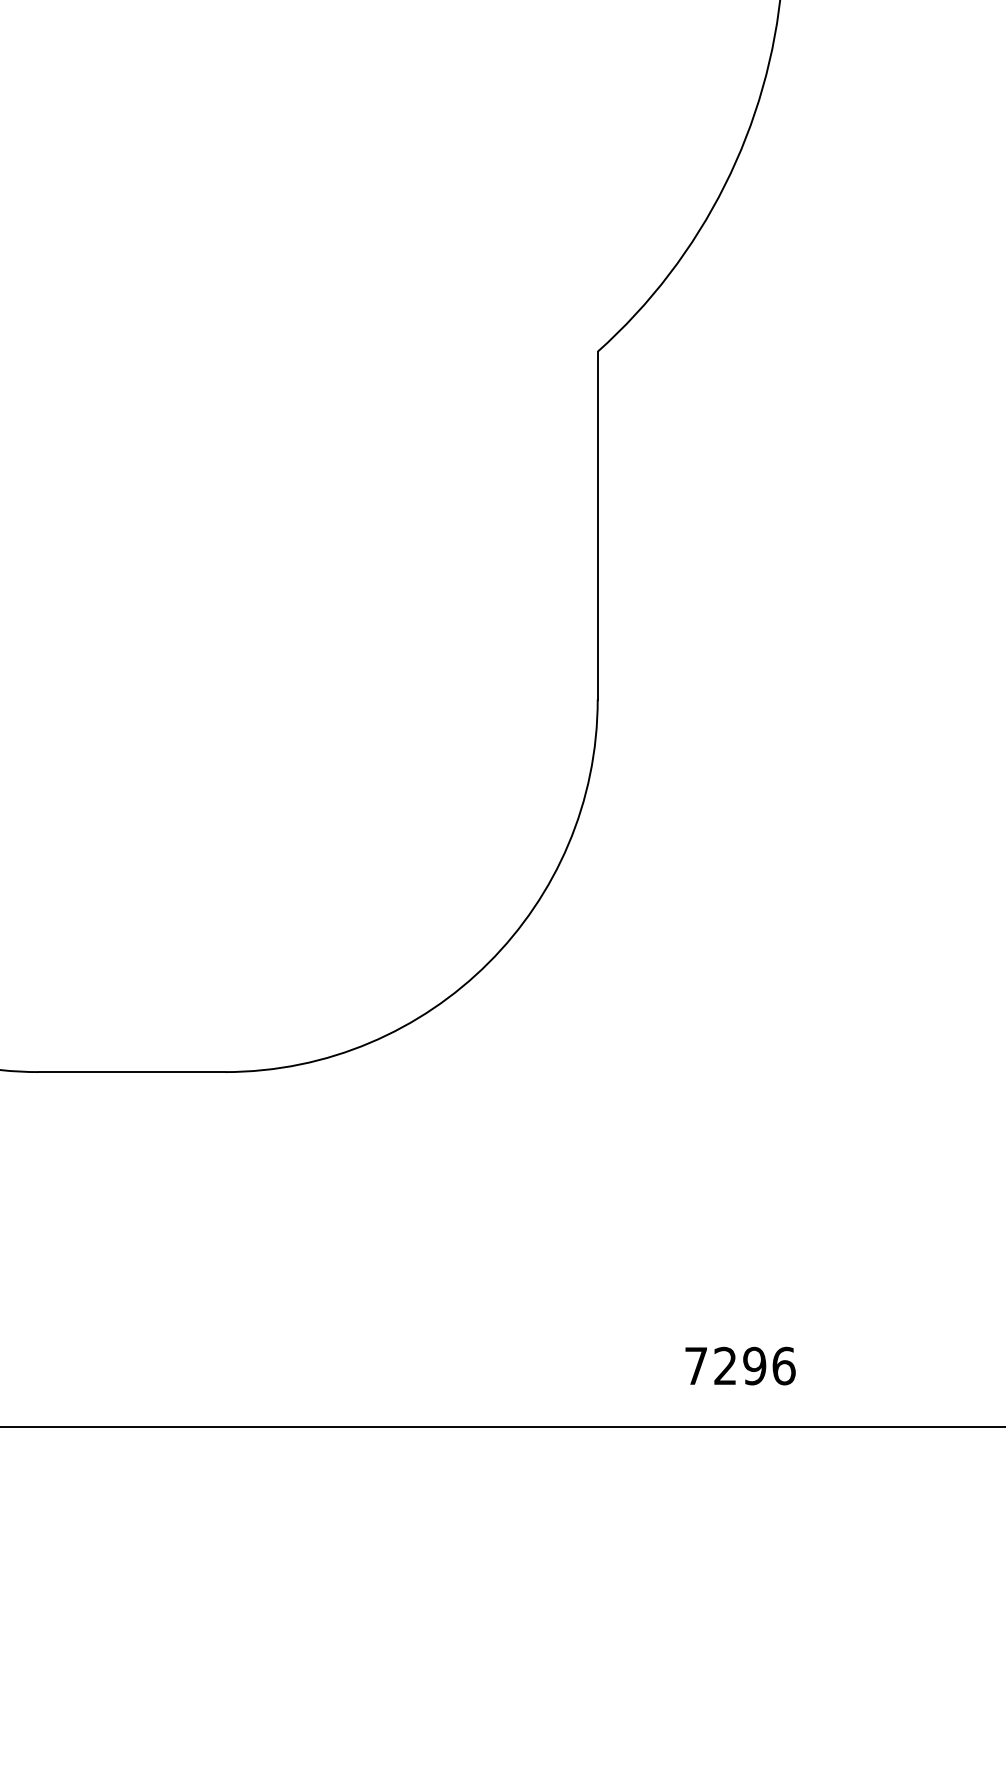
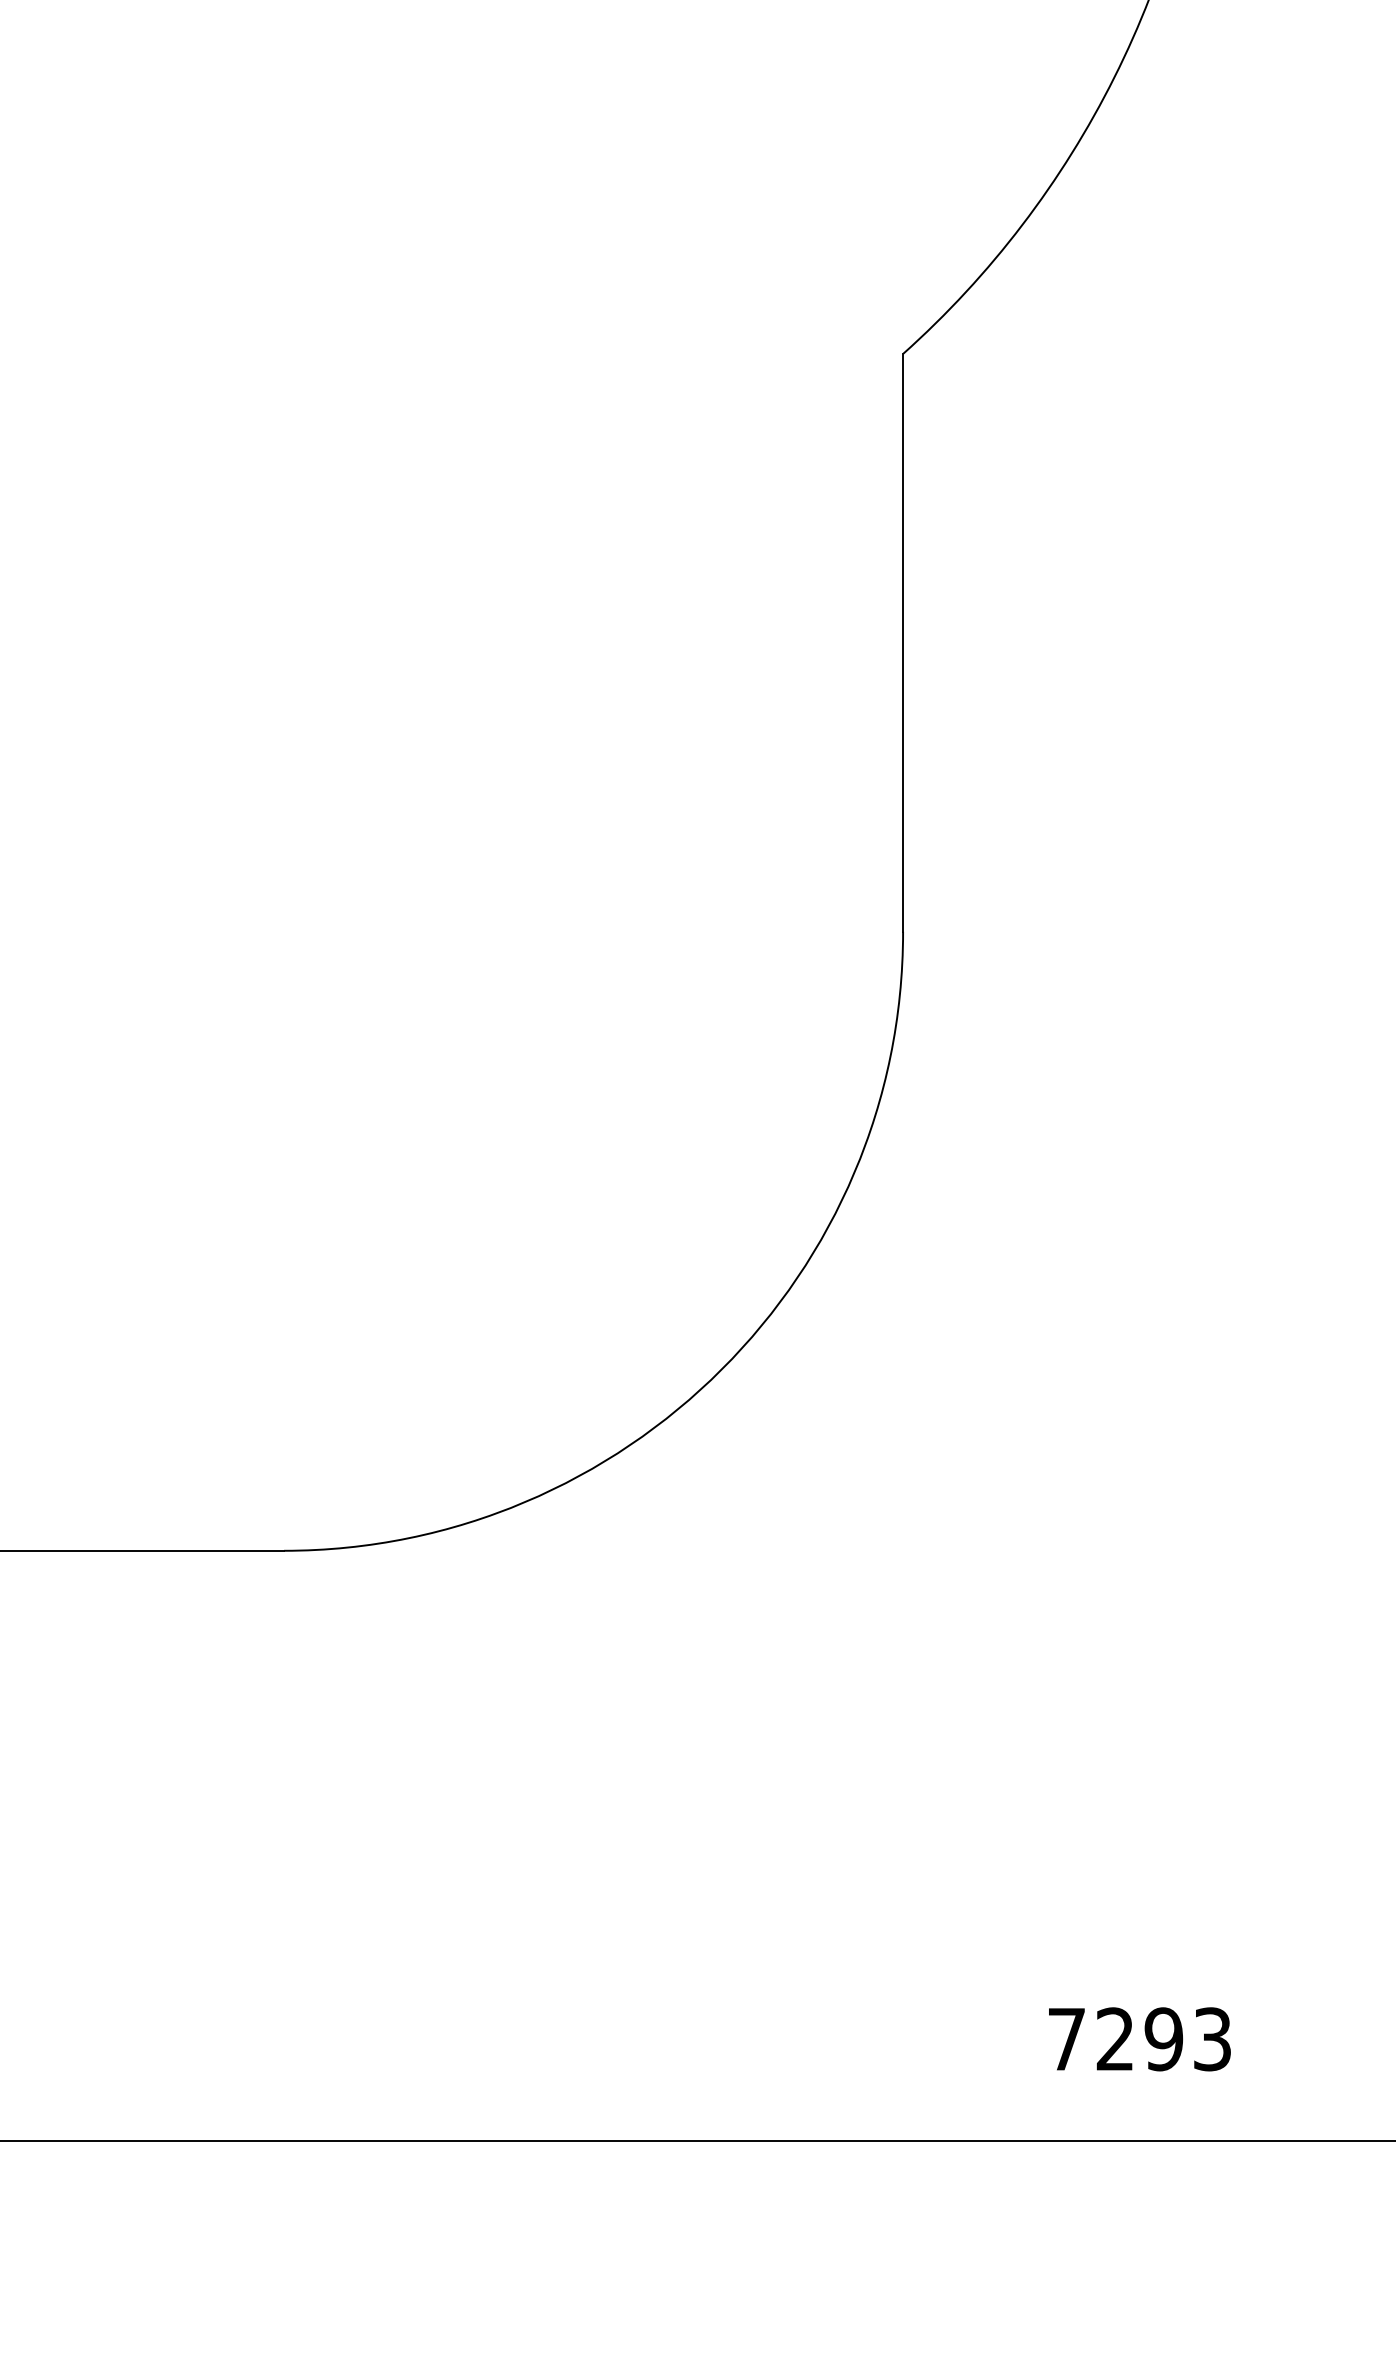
text: (783, 1365) -> (1211, 2038), 7296 -> 7293

